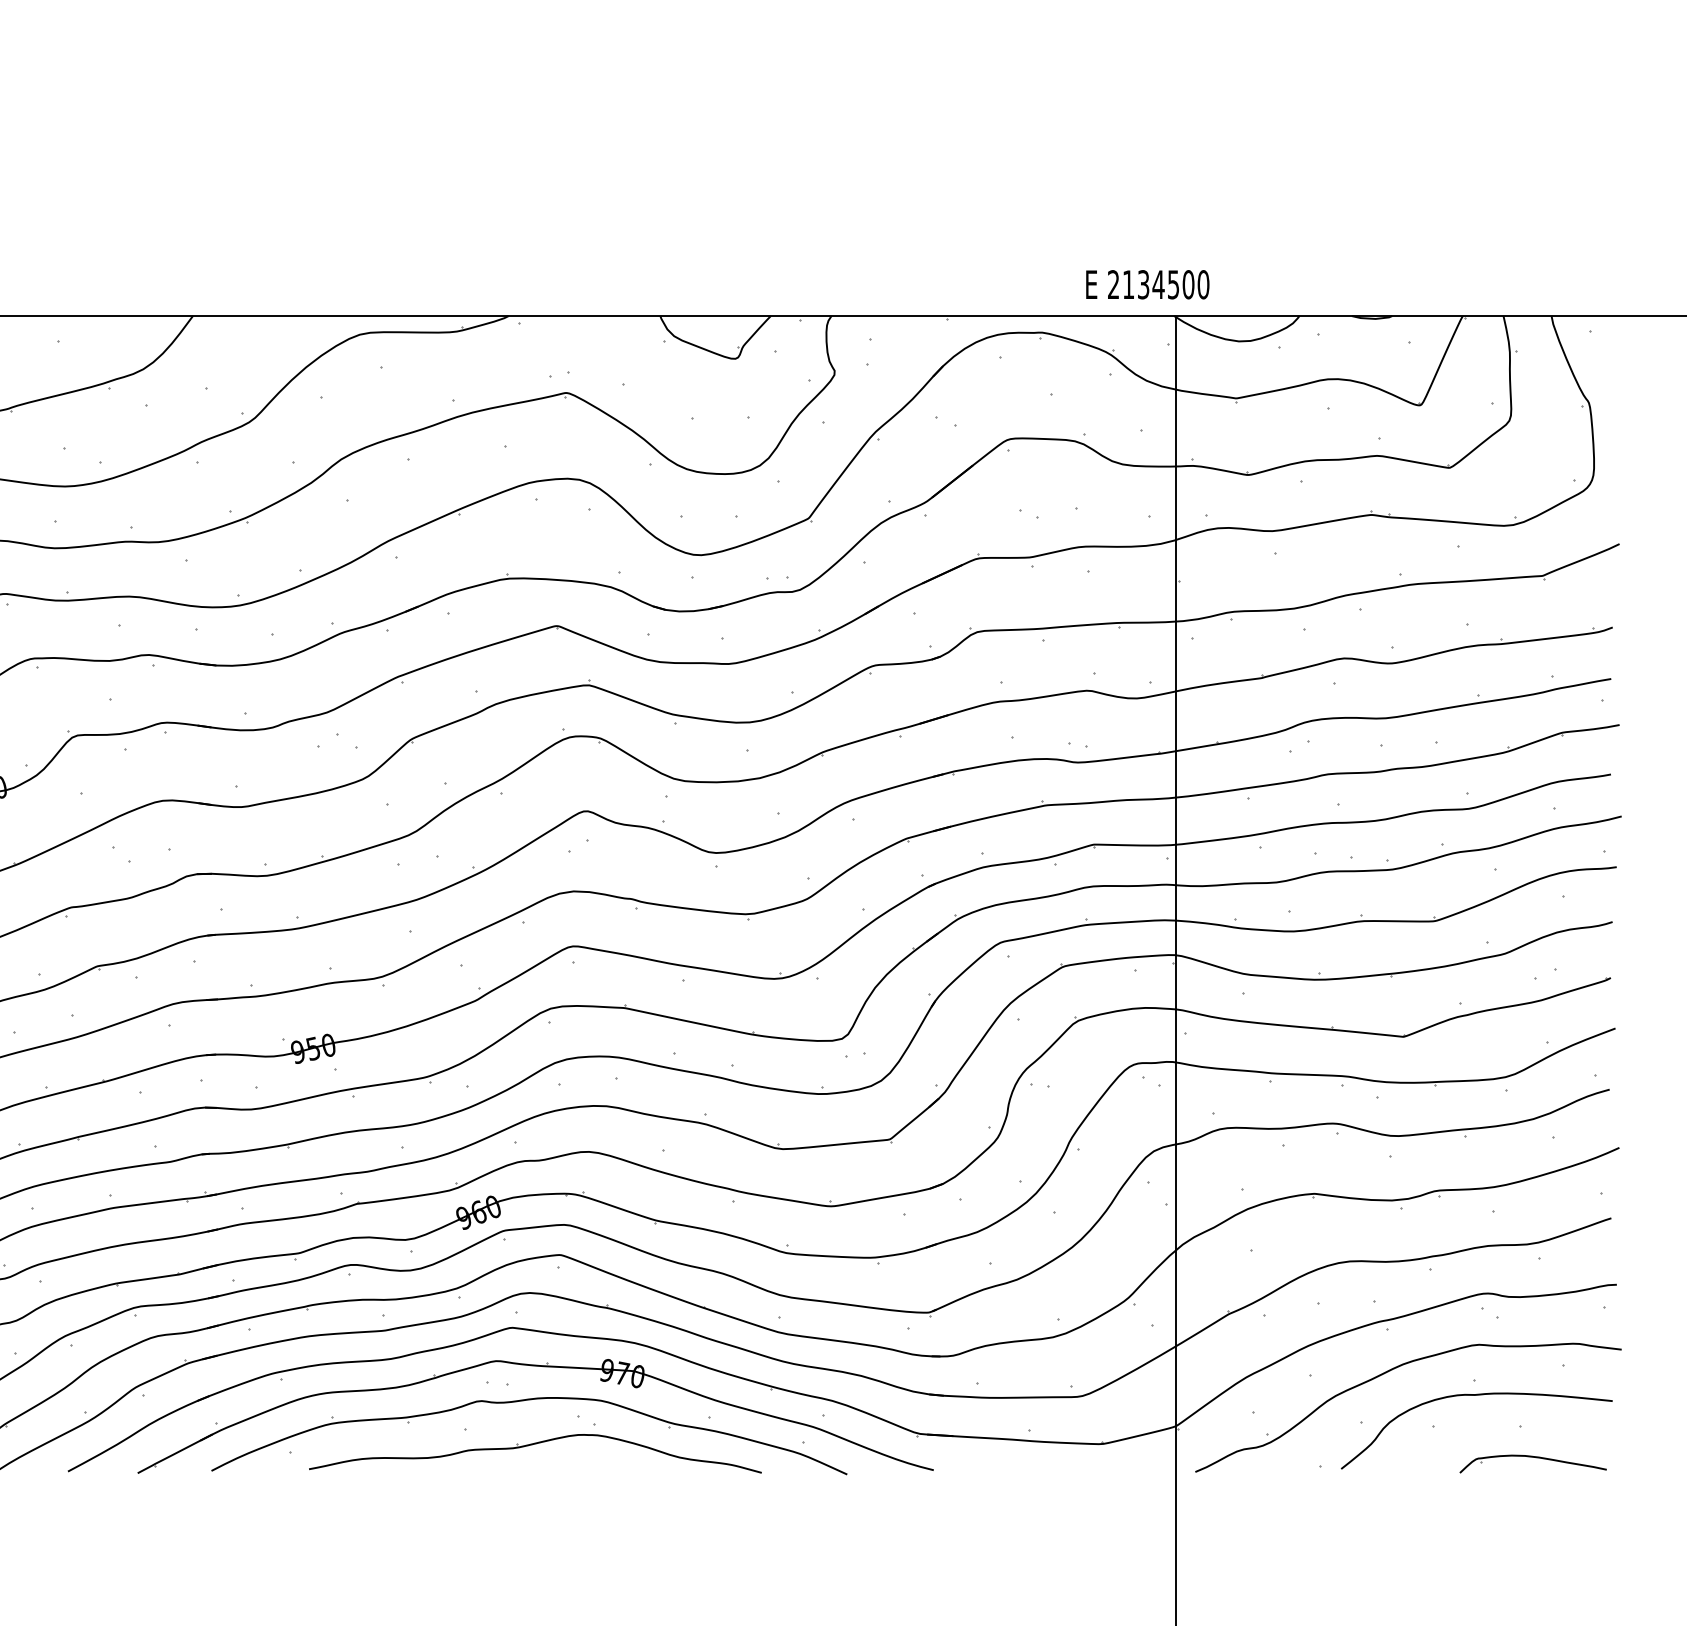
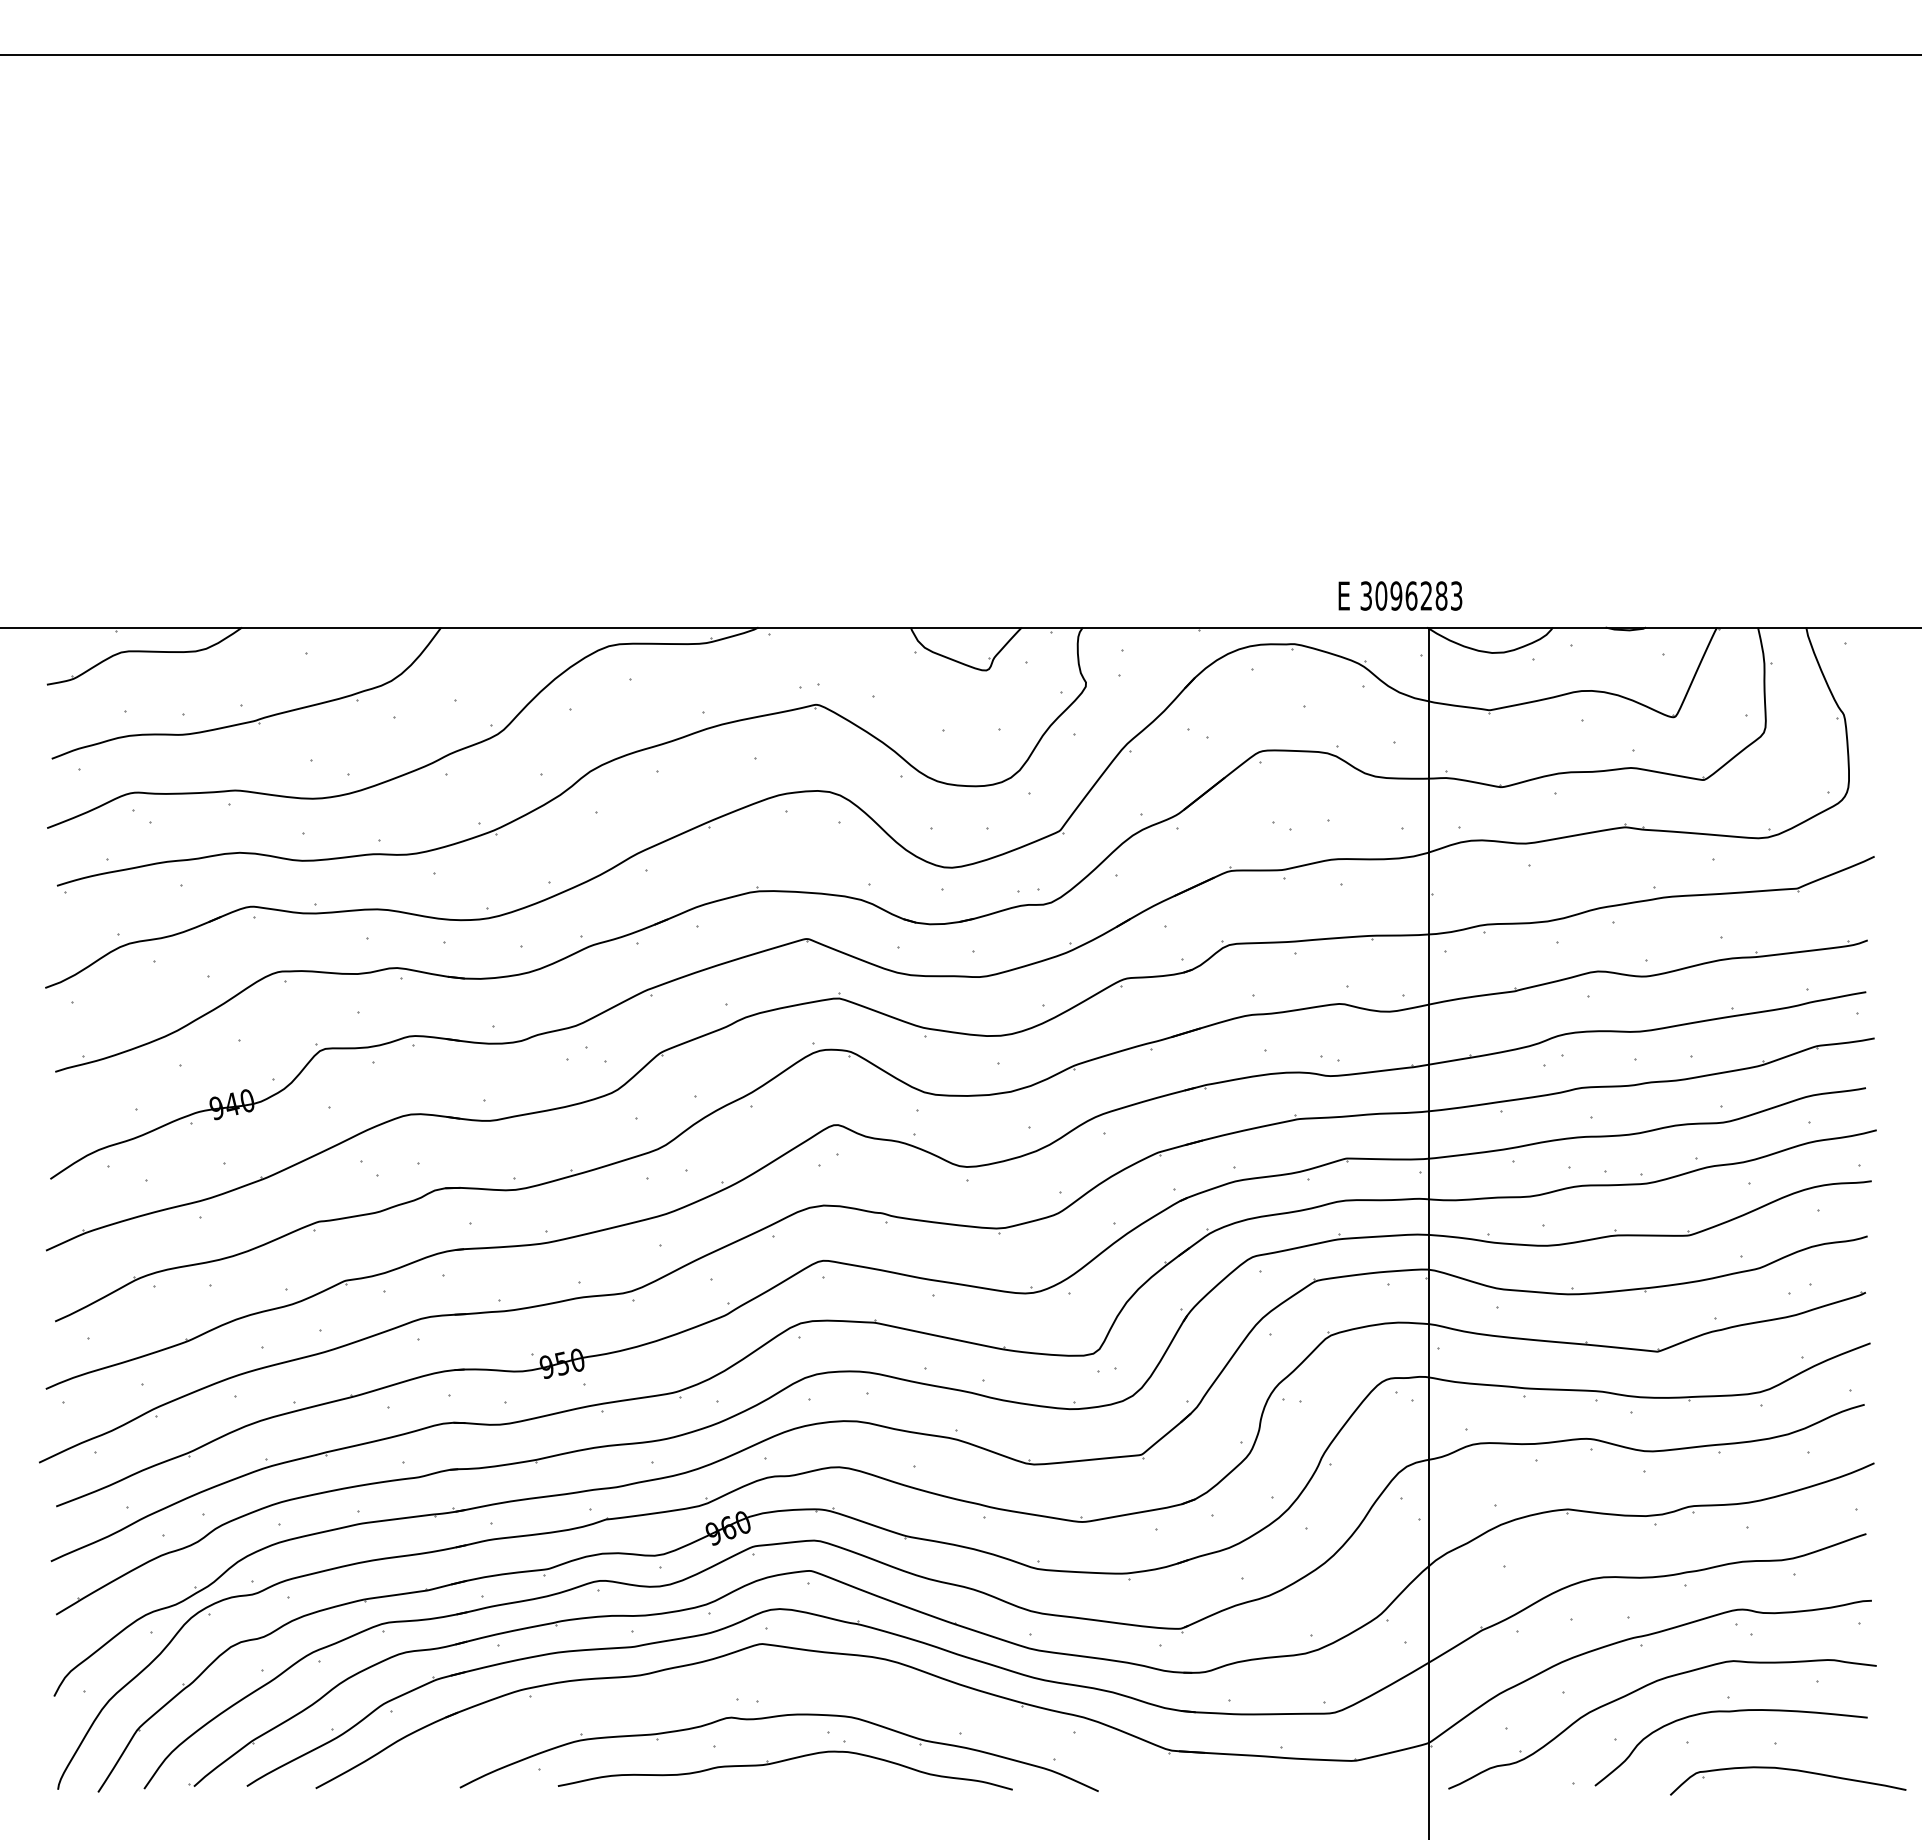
text: (1158, 284) -> (1411, 595), 2134500 -> 3096283
part: (537, 1367) -> (787, 1683), removed
part: (1532, 1463) -> (1787, 1780), size x1.6

